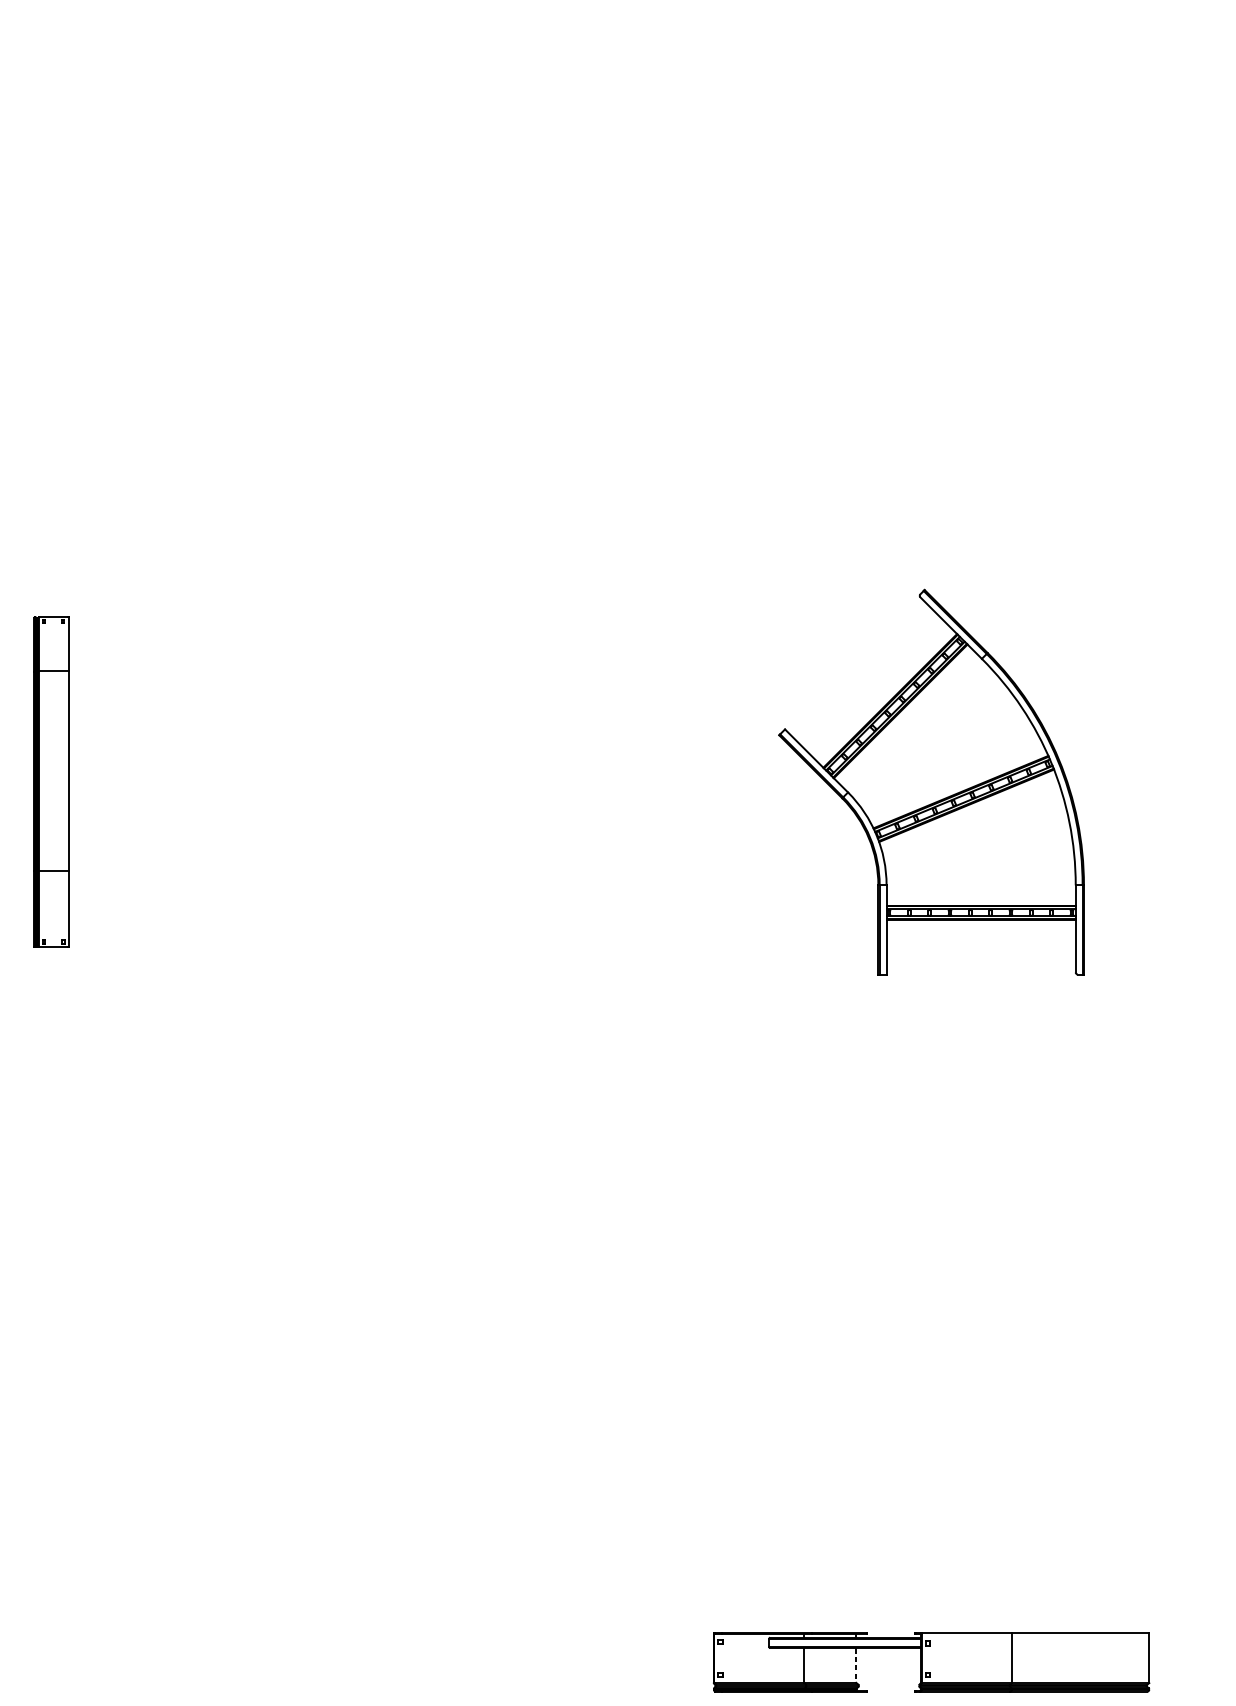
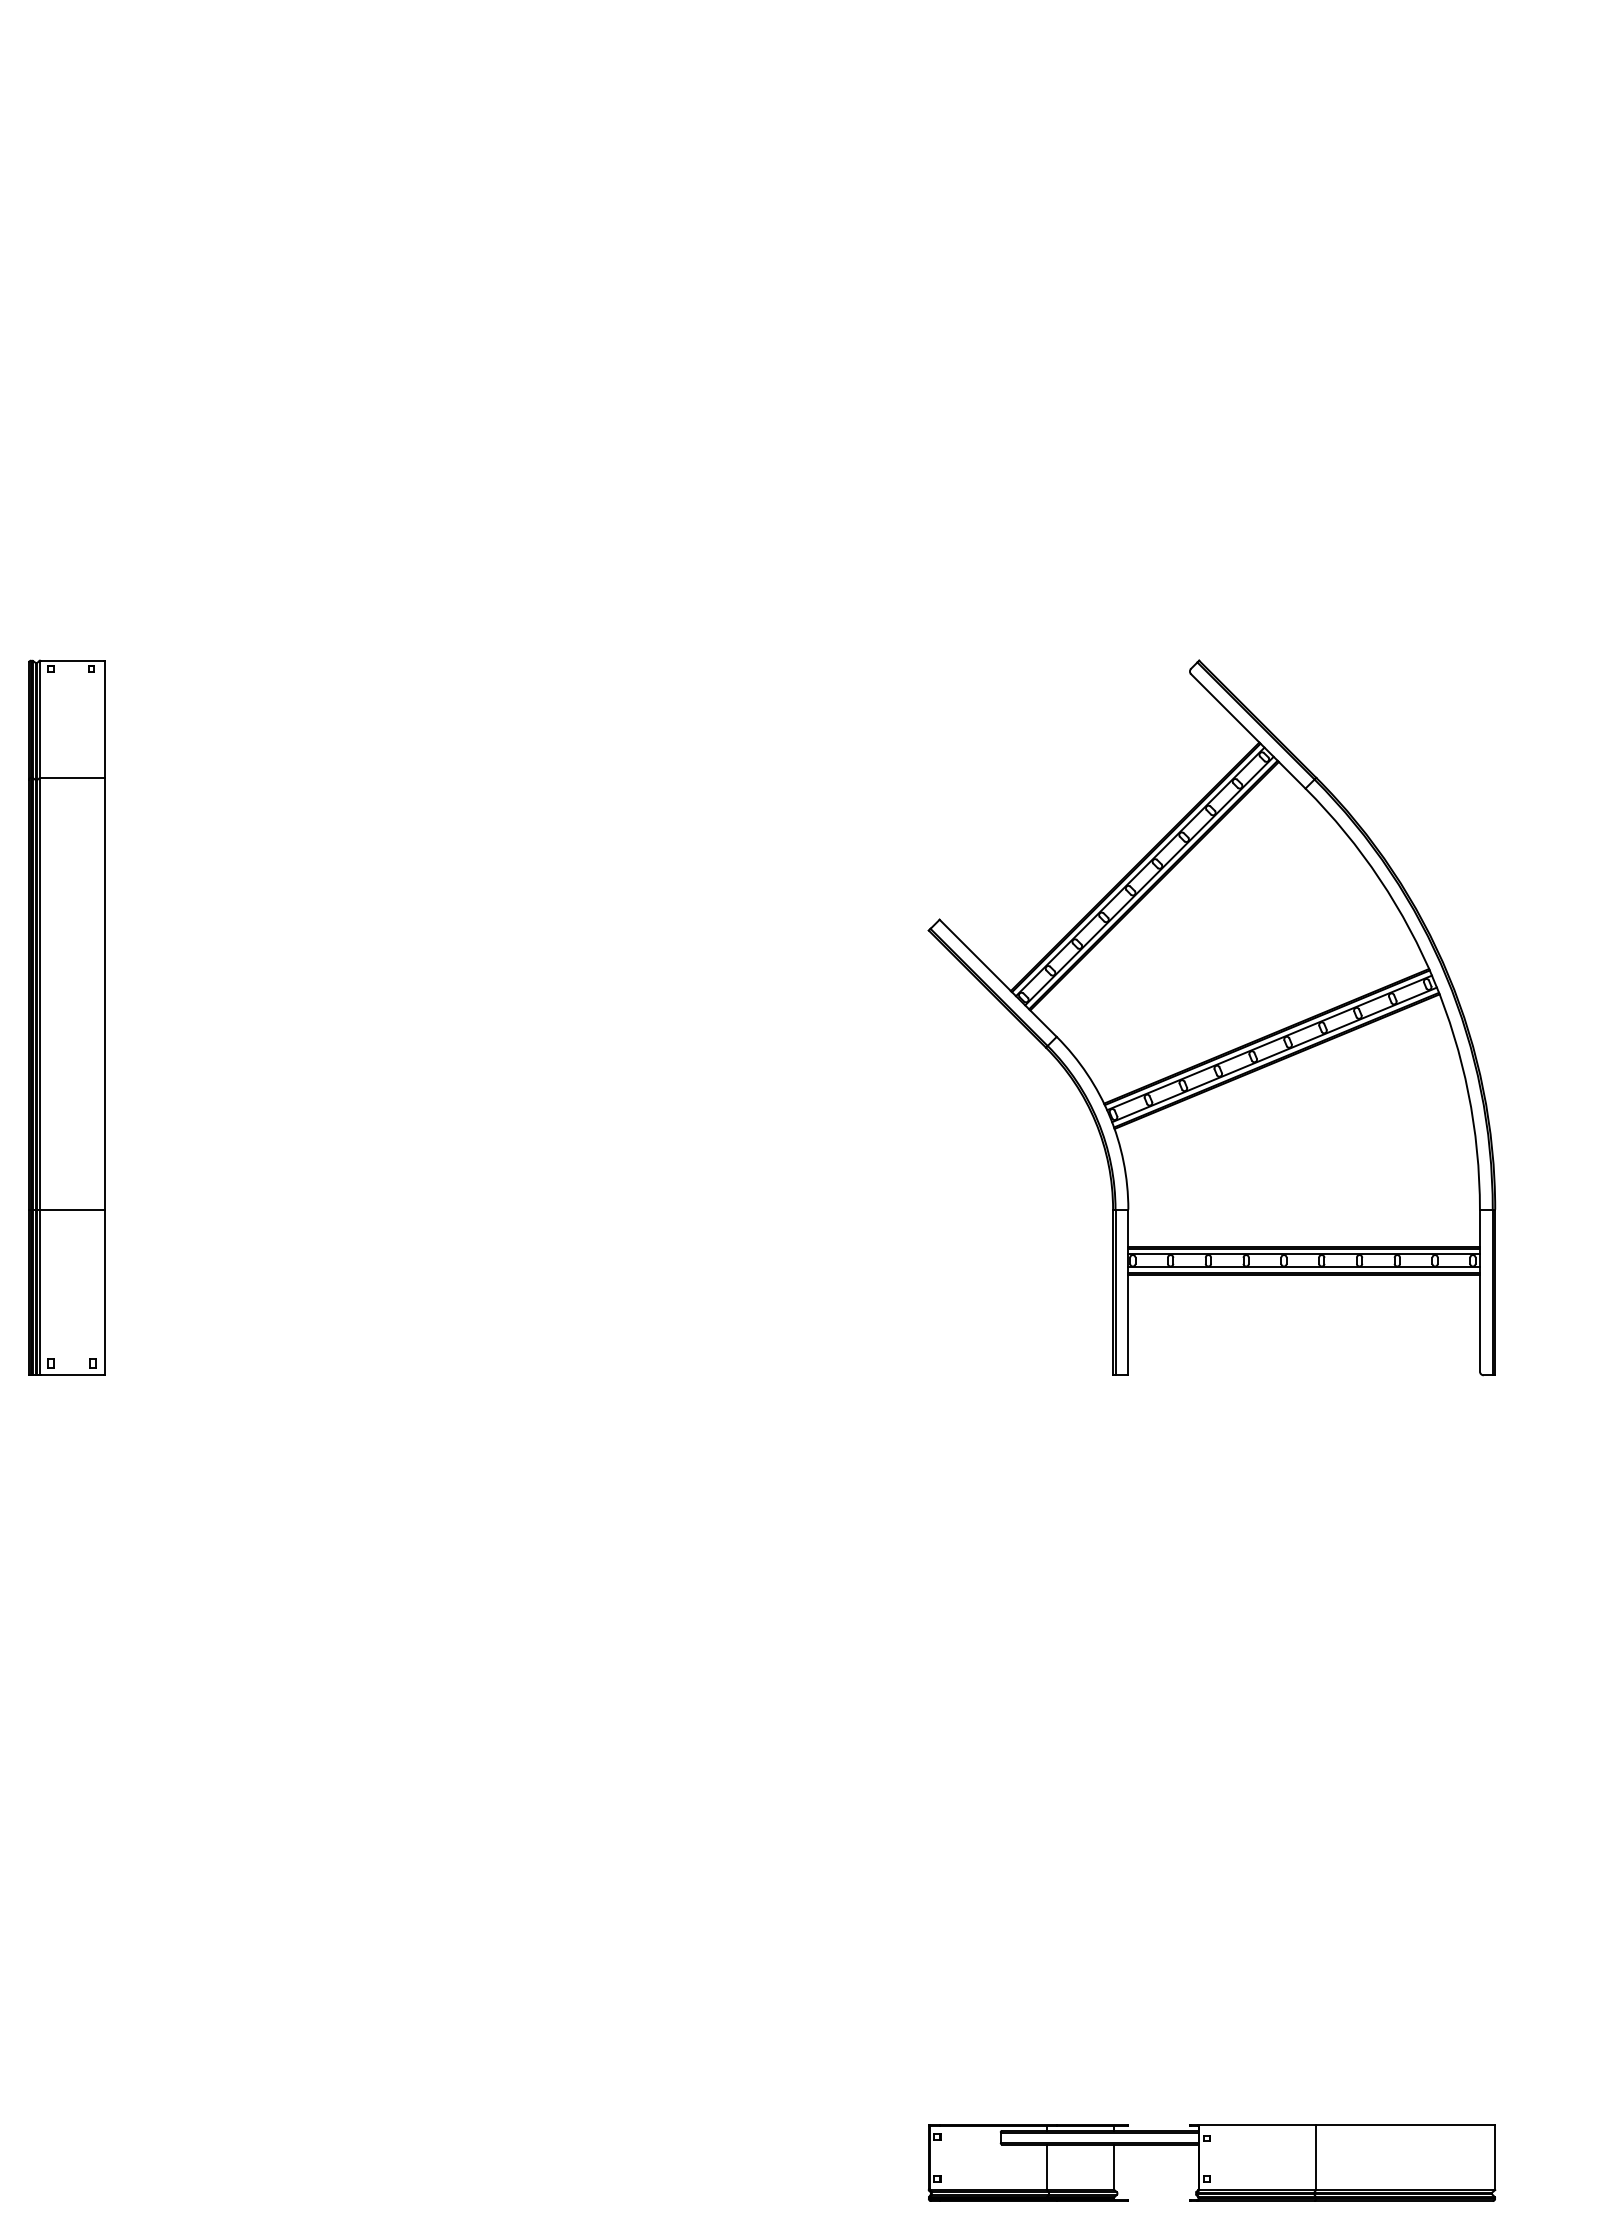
part: (51, 781) -> (66, 1017), size x1.67
part: (931, 781) -> (1211, 1017), size x1.43
line: (856, 1665) -> (1114, 2167), dashed -> solid

